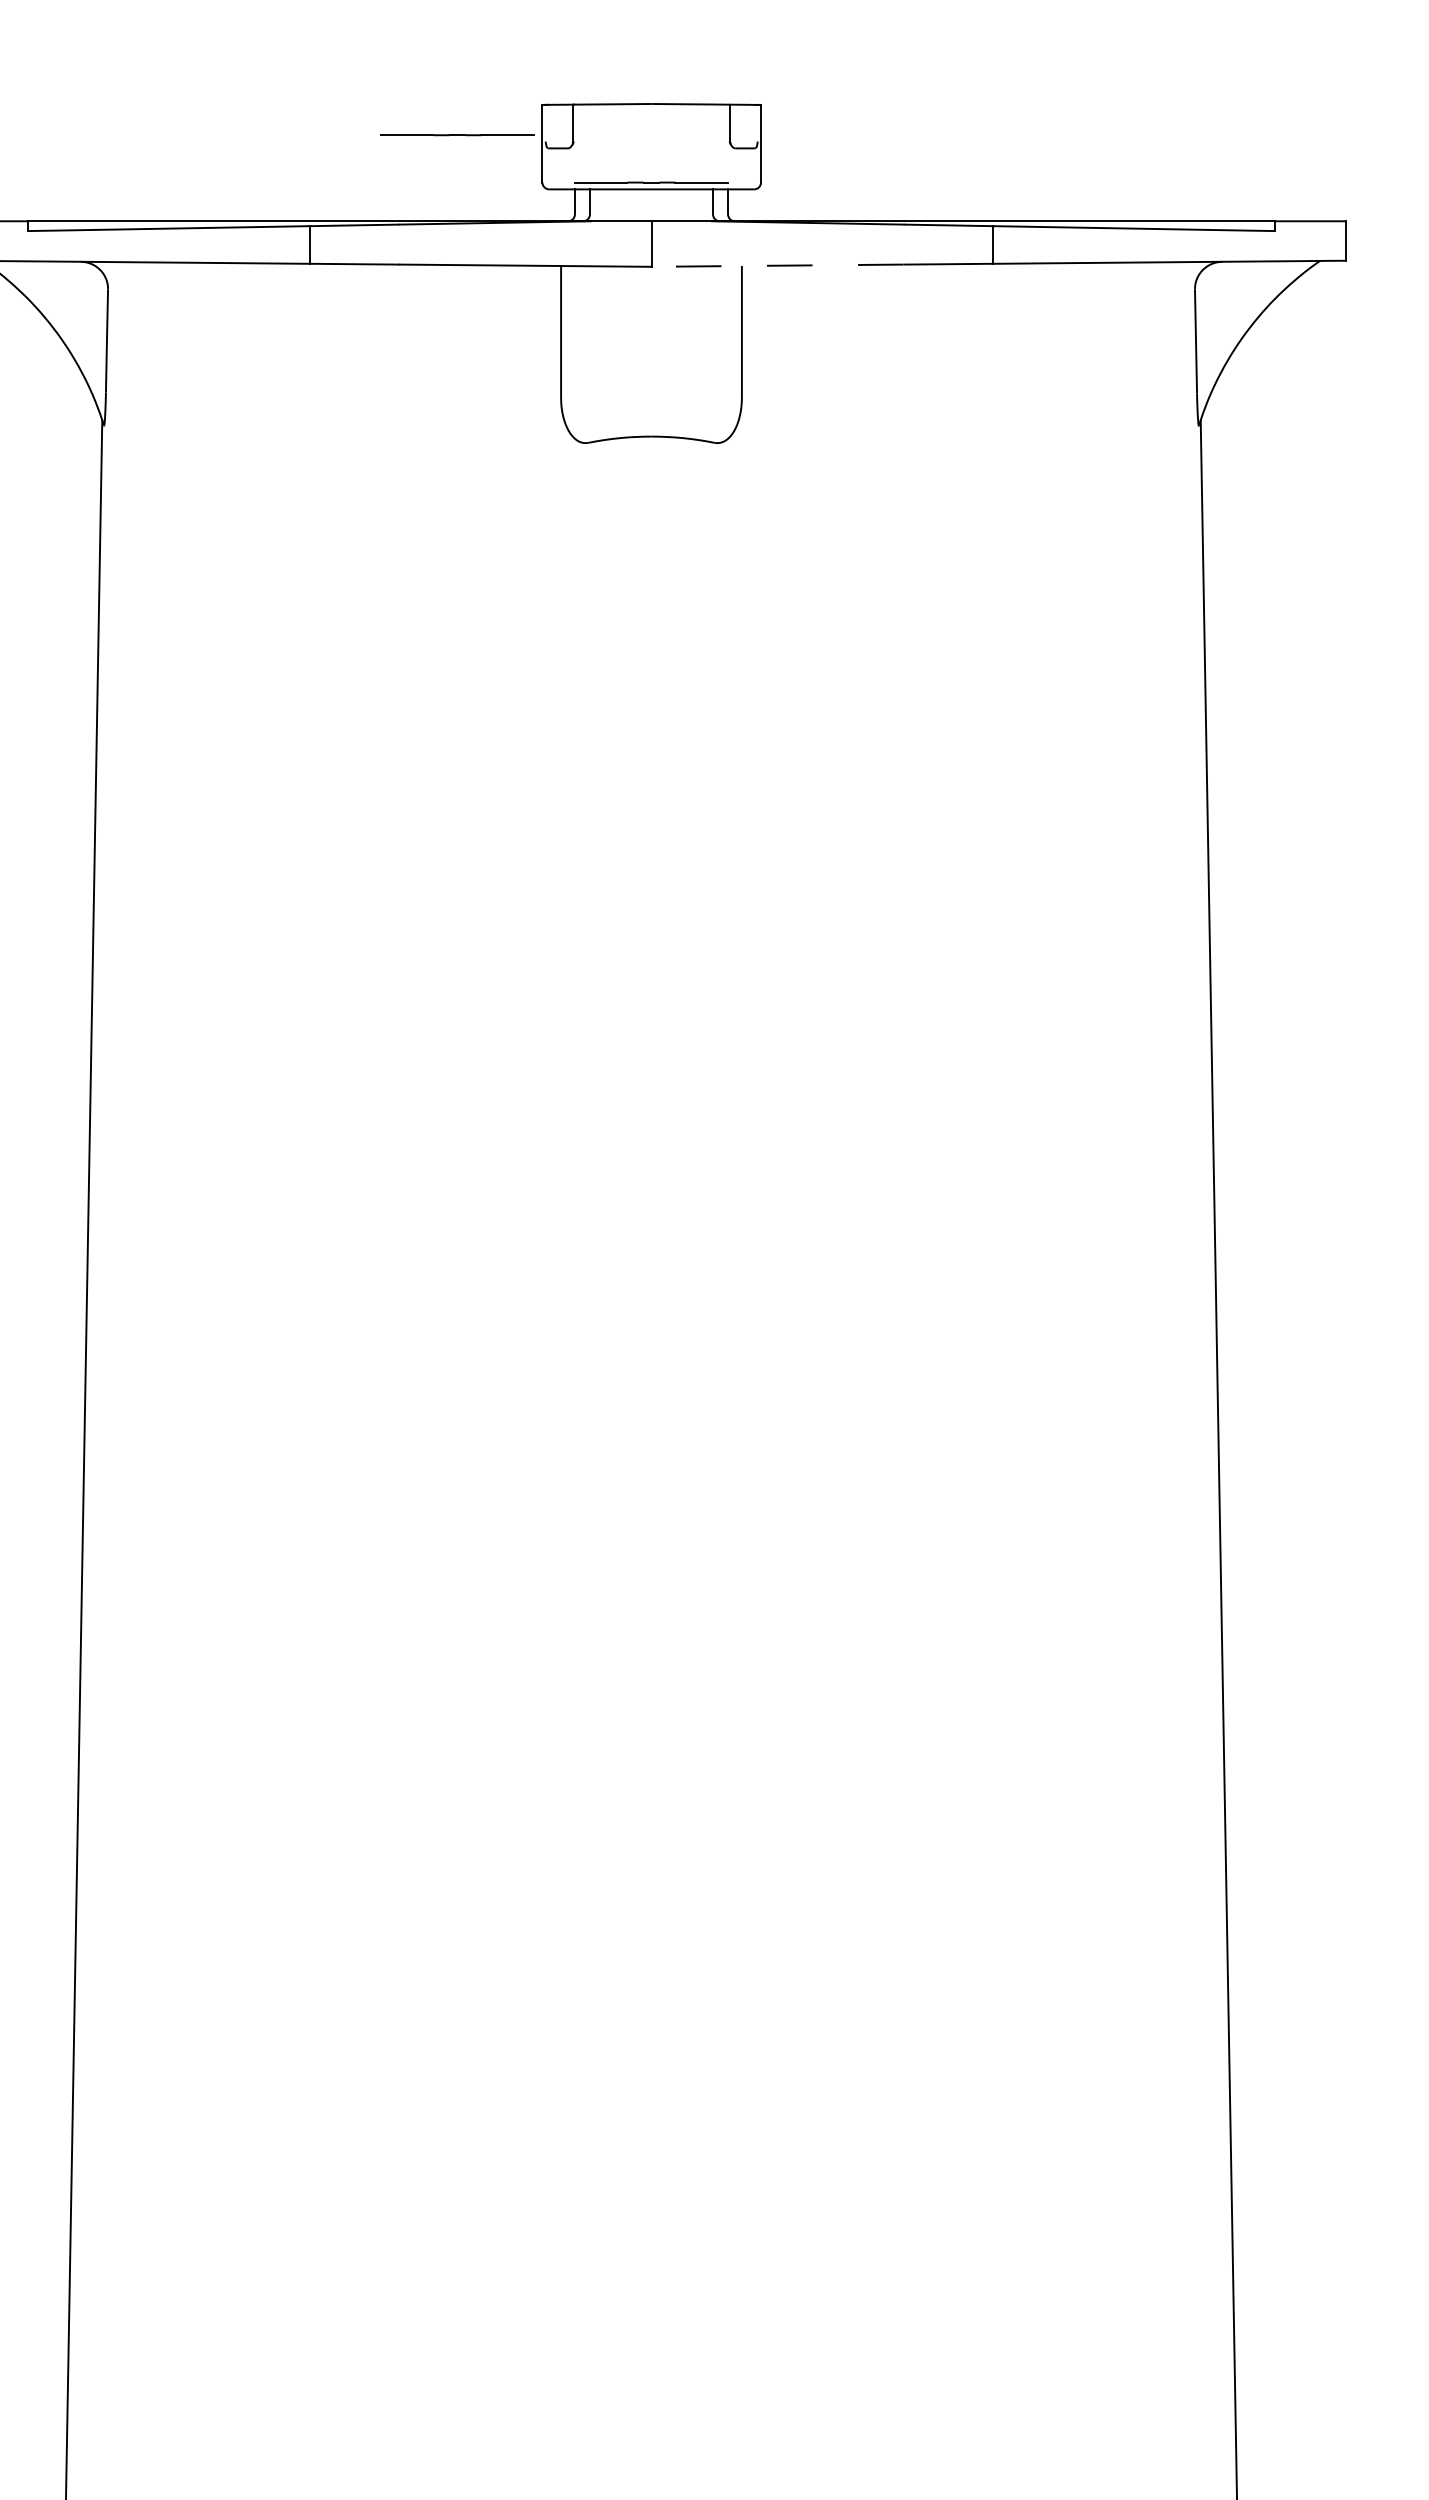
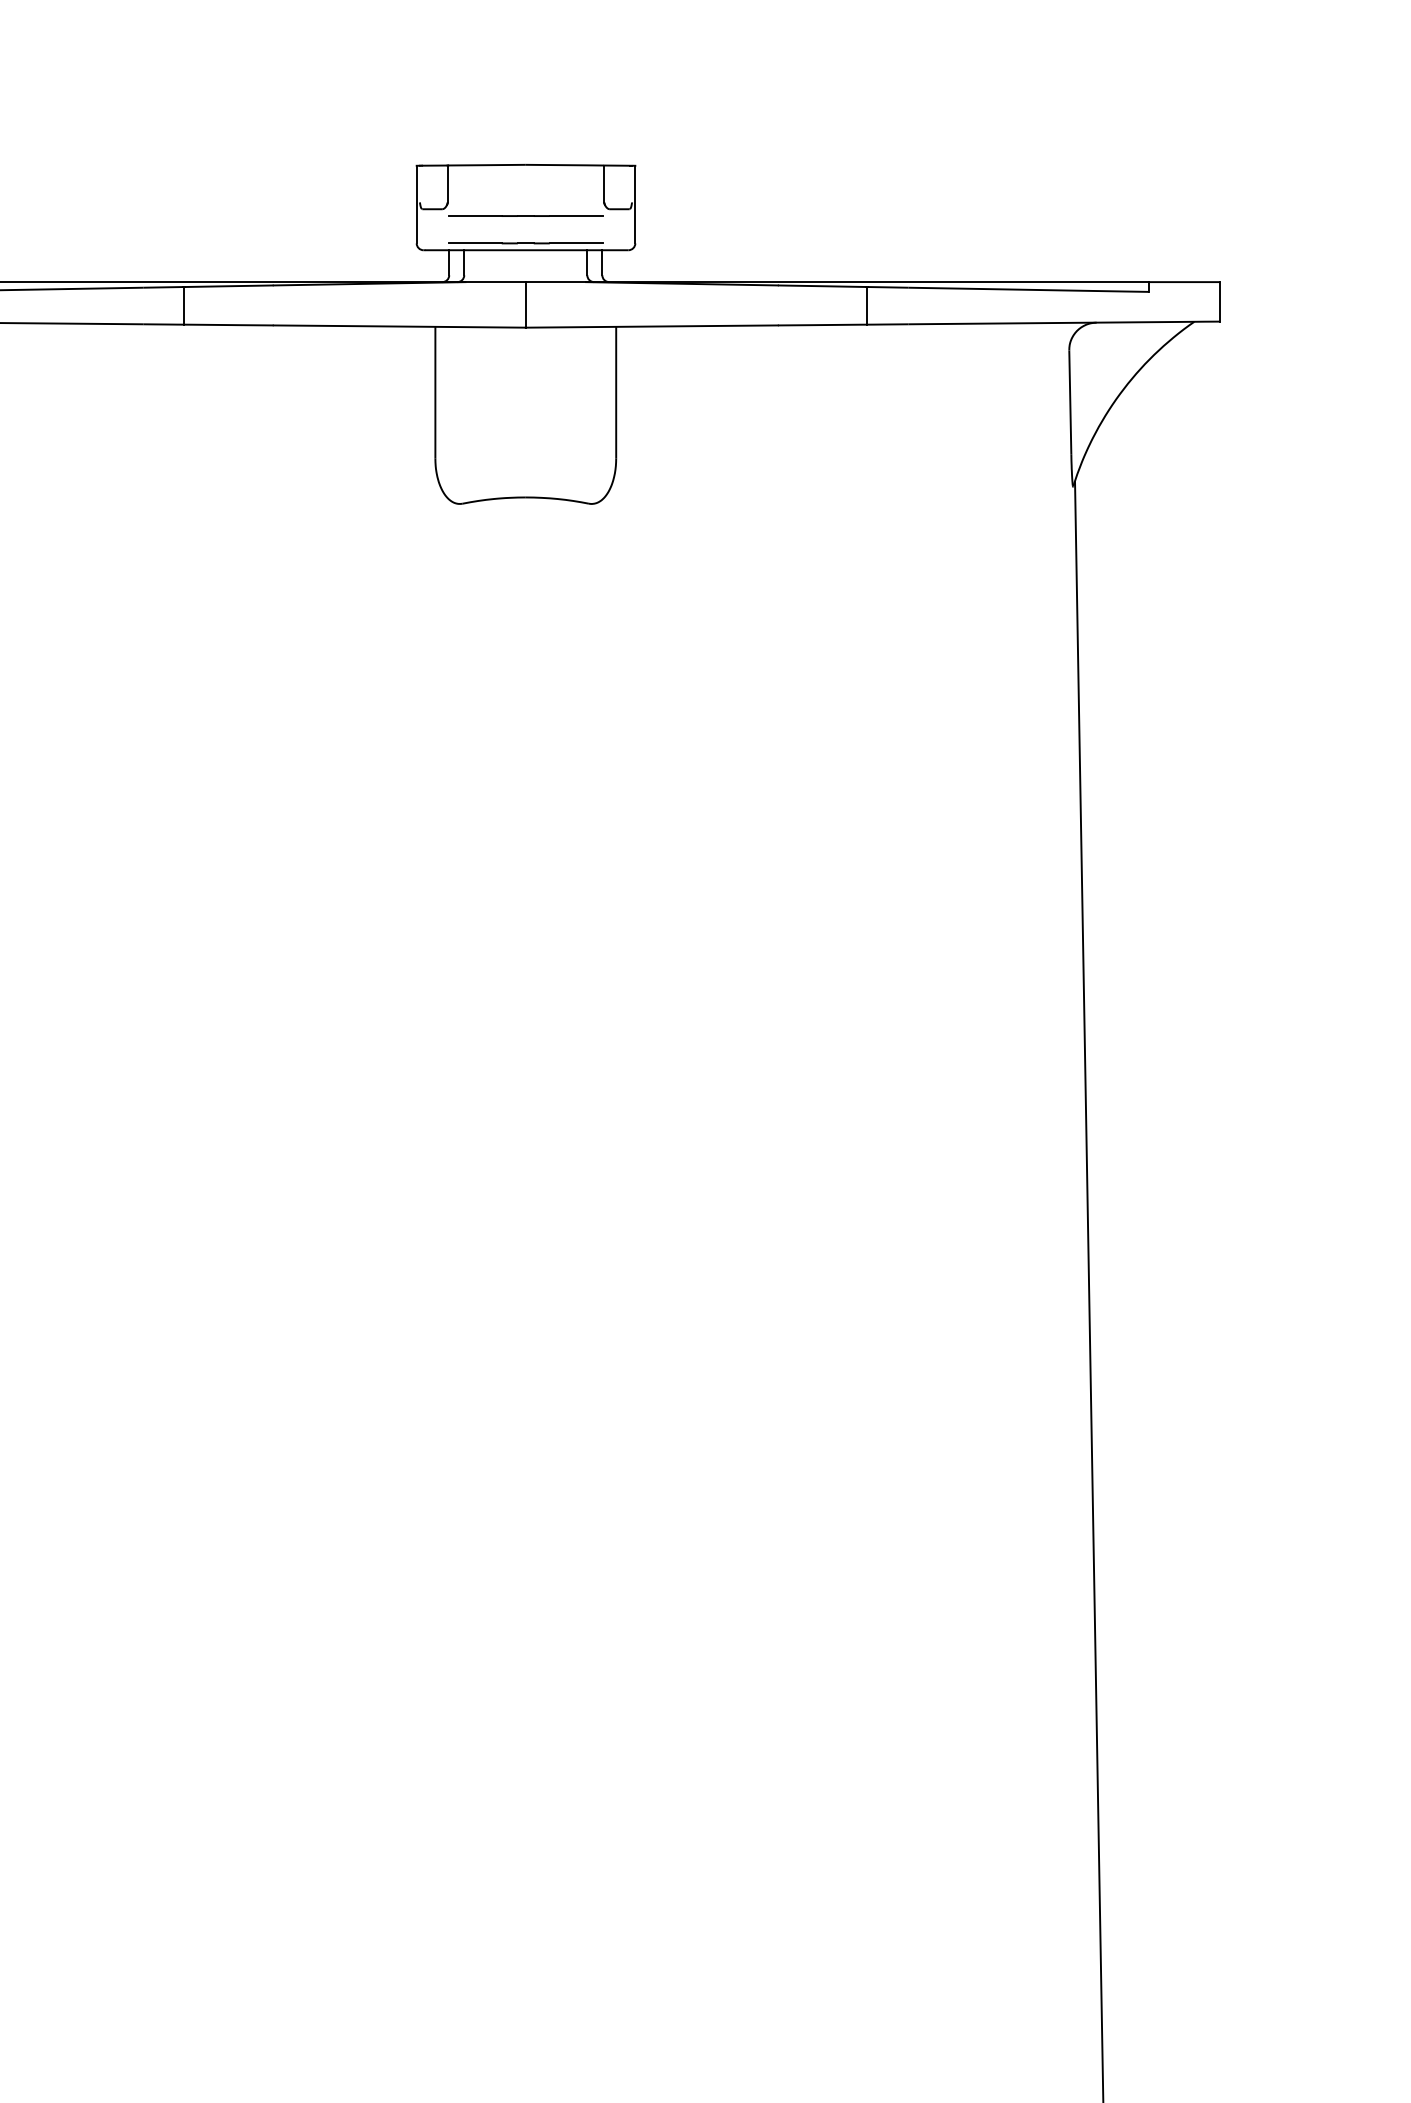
line: (457, 135) -> (525, 216), moved
line: (777, 265) -> (651, 326), dashed -> solid

